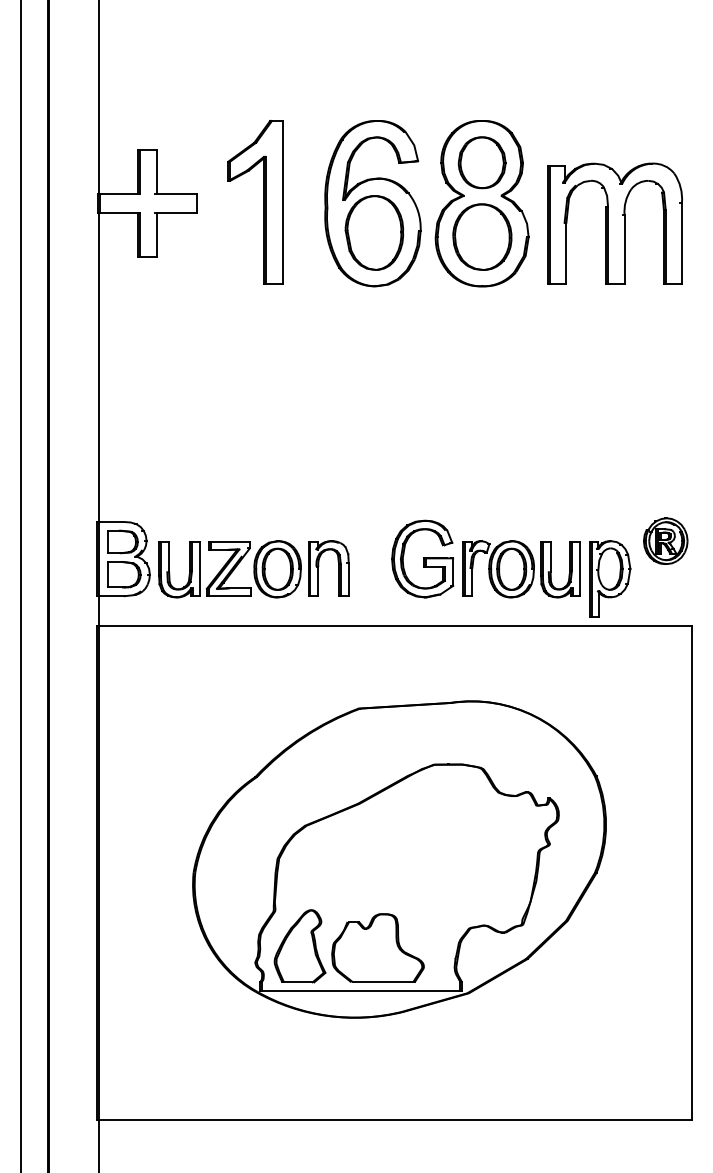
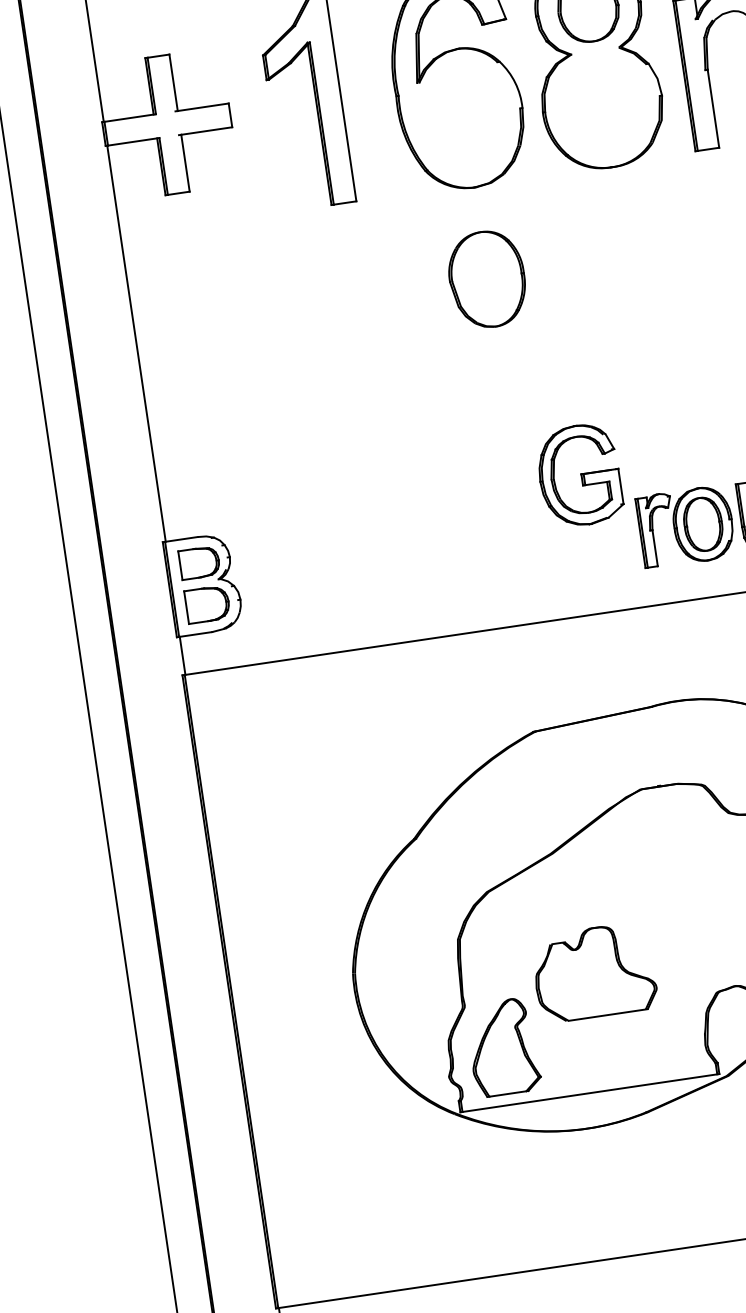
part: (374, 232) -> (487, 278), moved
part: (482, 236) -> (602, 103), removed
part: (422, 558) -> (579, 474), moved
part: (253, 569) -> (372, 573), removed
part: (377, 947) -> (593, 971), moved

